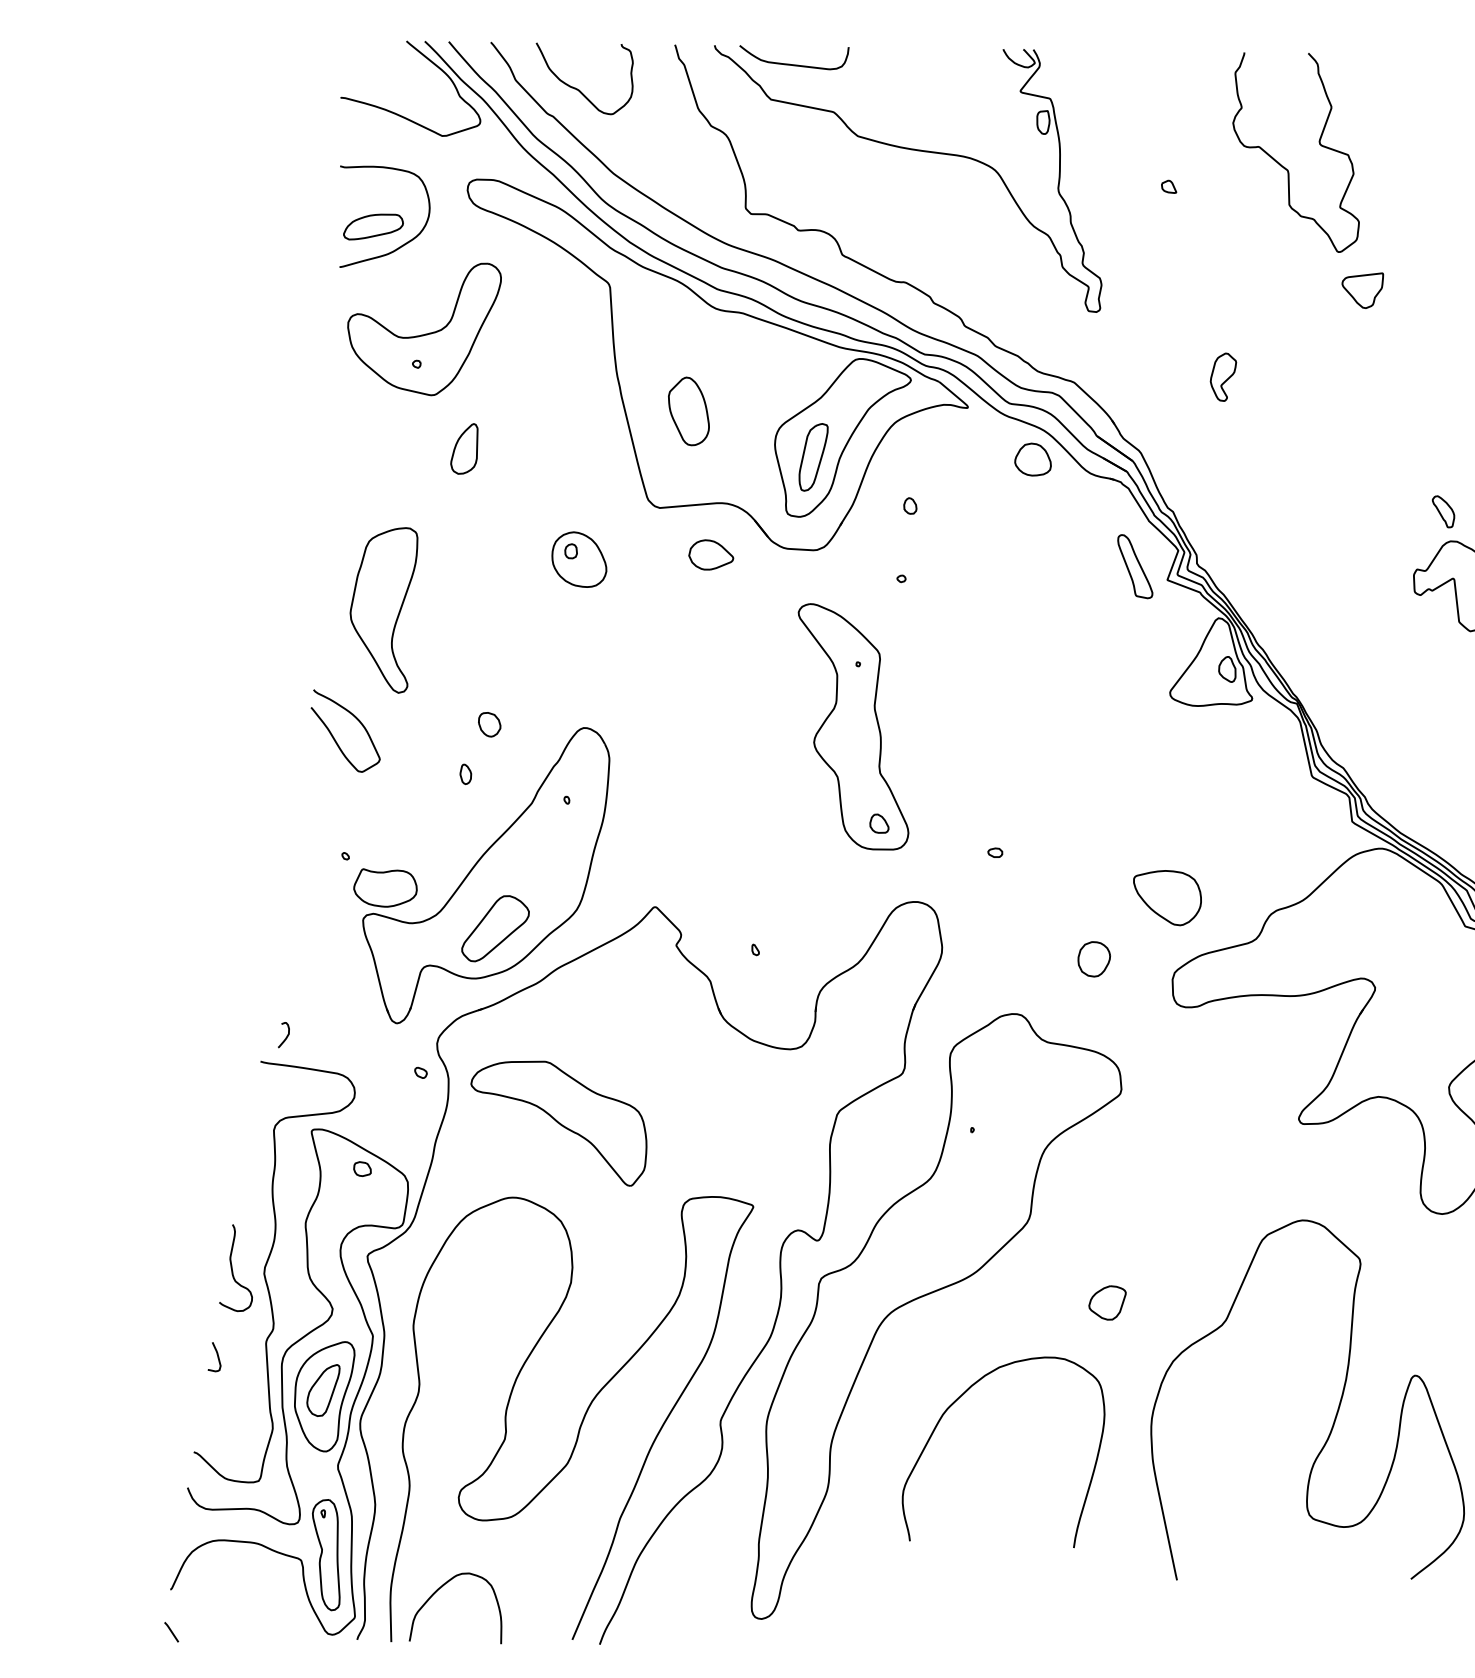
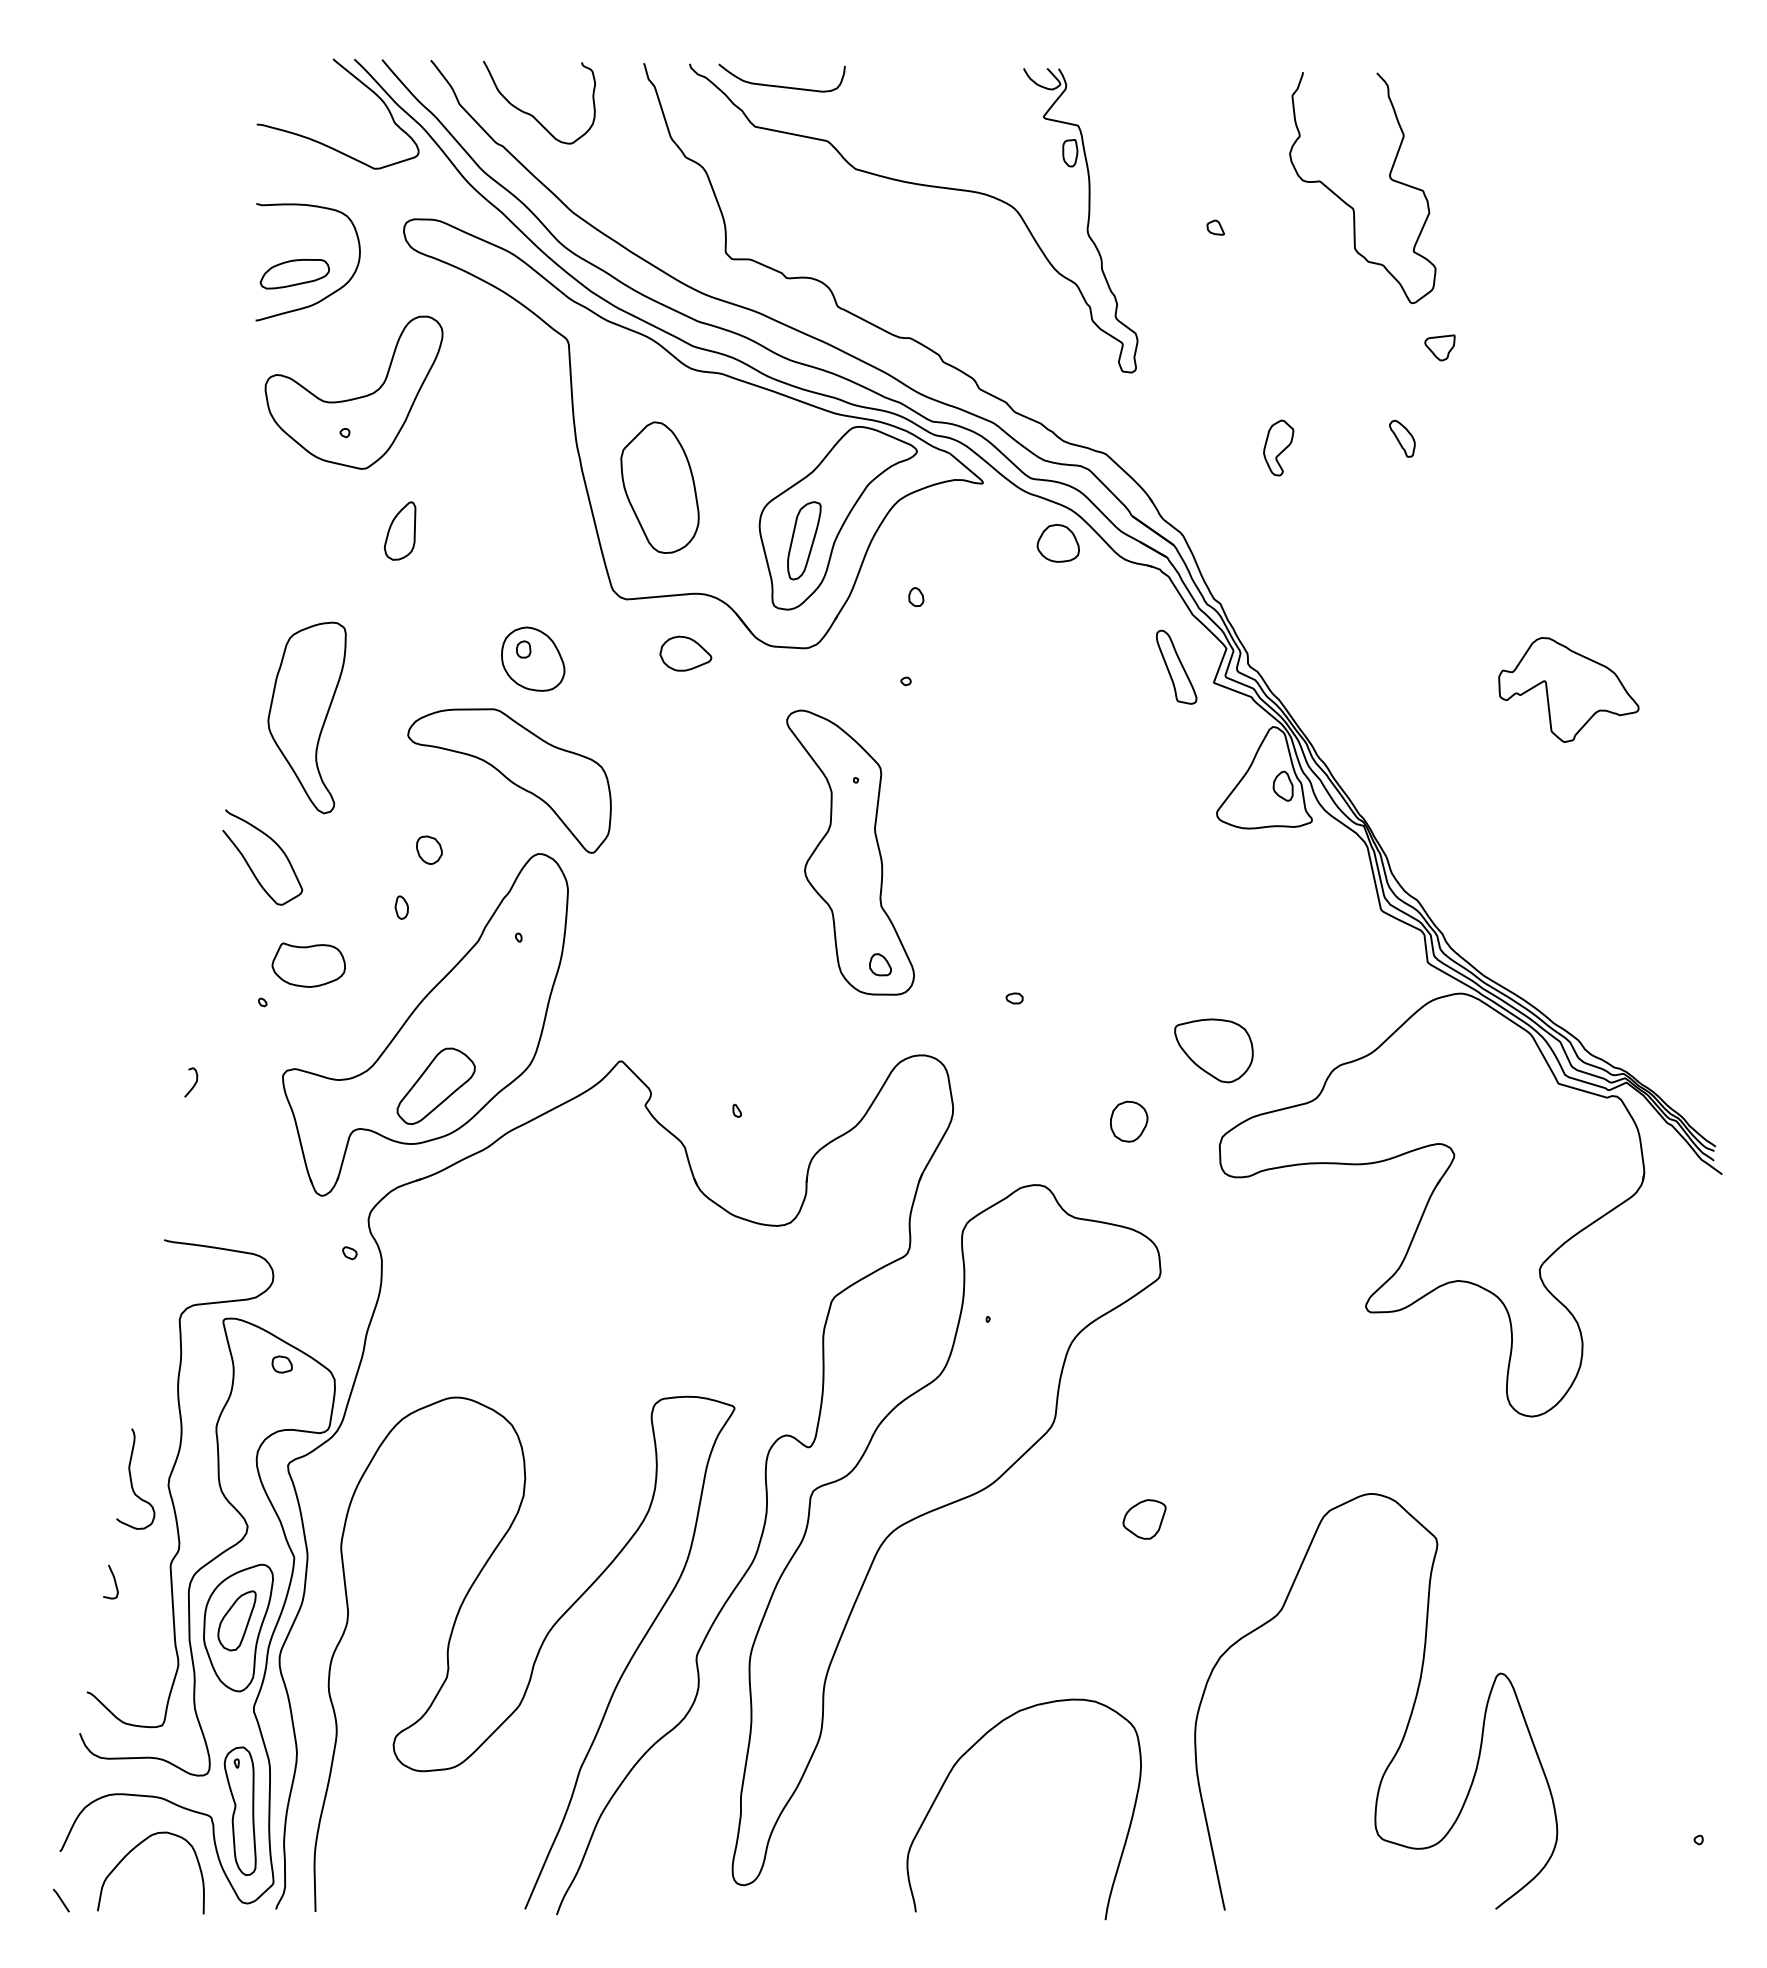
part: (1362, 290) -> (1439, 347), size x0.62
part: (688, 411) -> (659, 487), size x1.67
part: (1443, 511) -> (1402, 438), moved
part: (385, 887) -> (308, 964), moved
curve: (286, 1036) -> (194, 1083), moved
part: (558, 1123) -> (509, 780), moved
curve: (954, 1403) -> (967, 1752), moved
curve: (1338, 1406) -> (1411, 1709), moved
curve: (440, 1588) -> (133, 1850), moved

